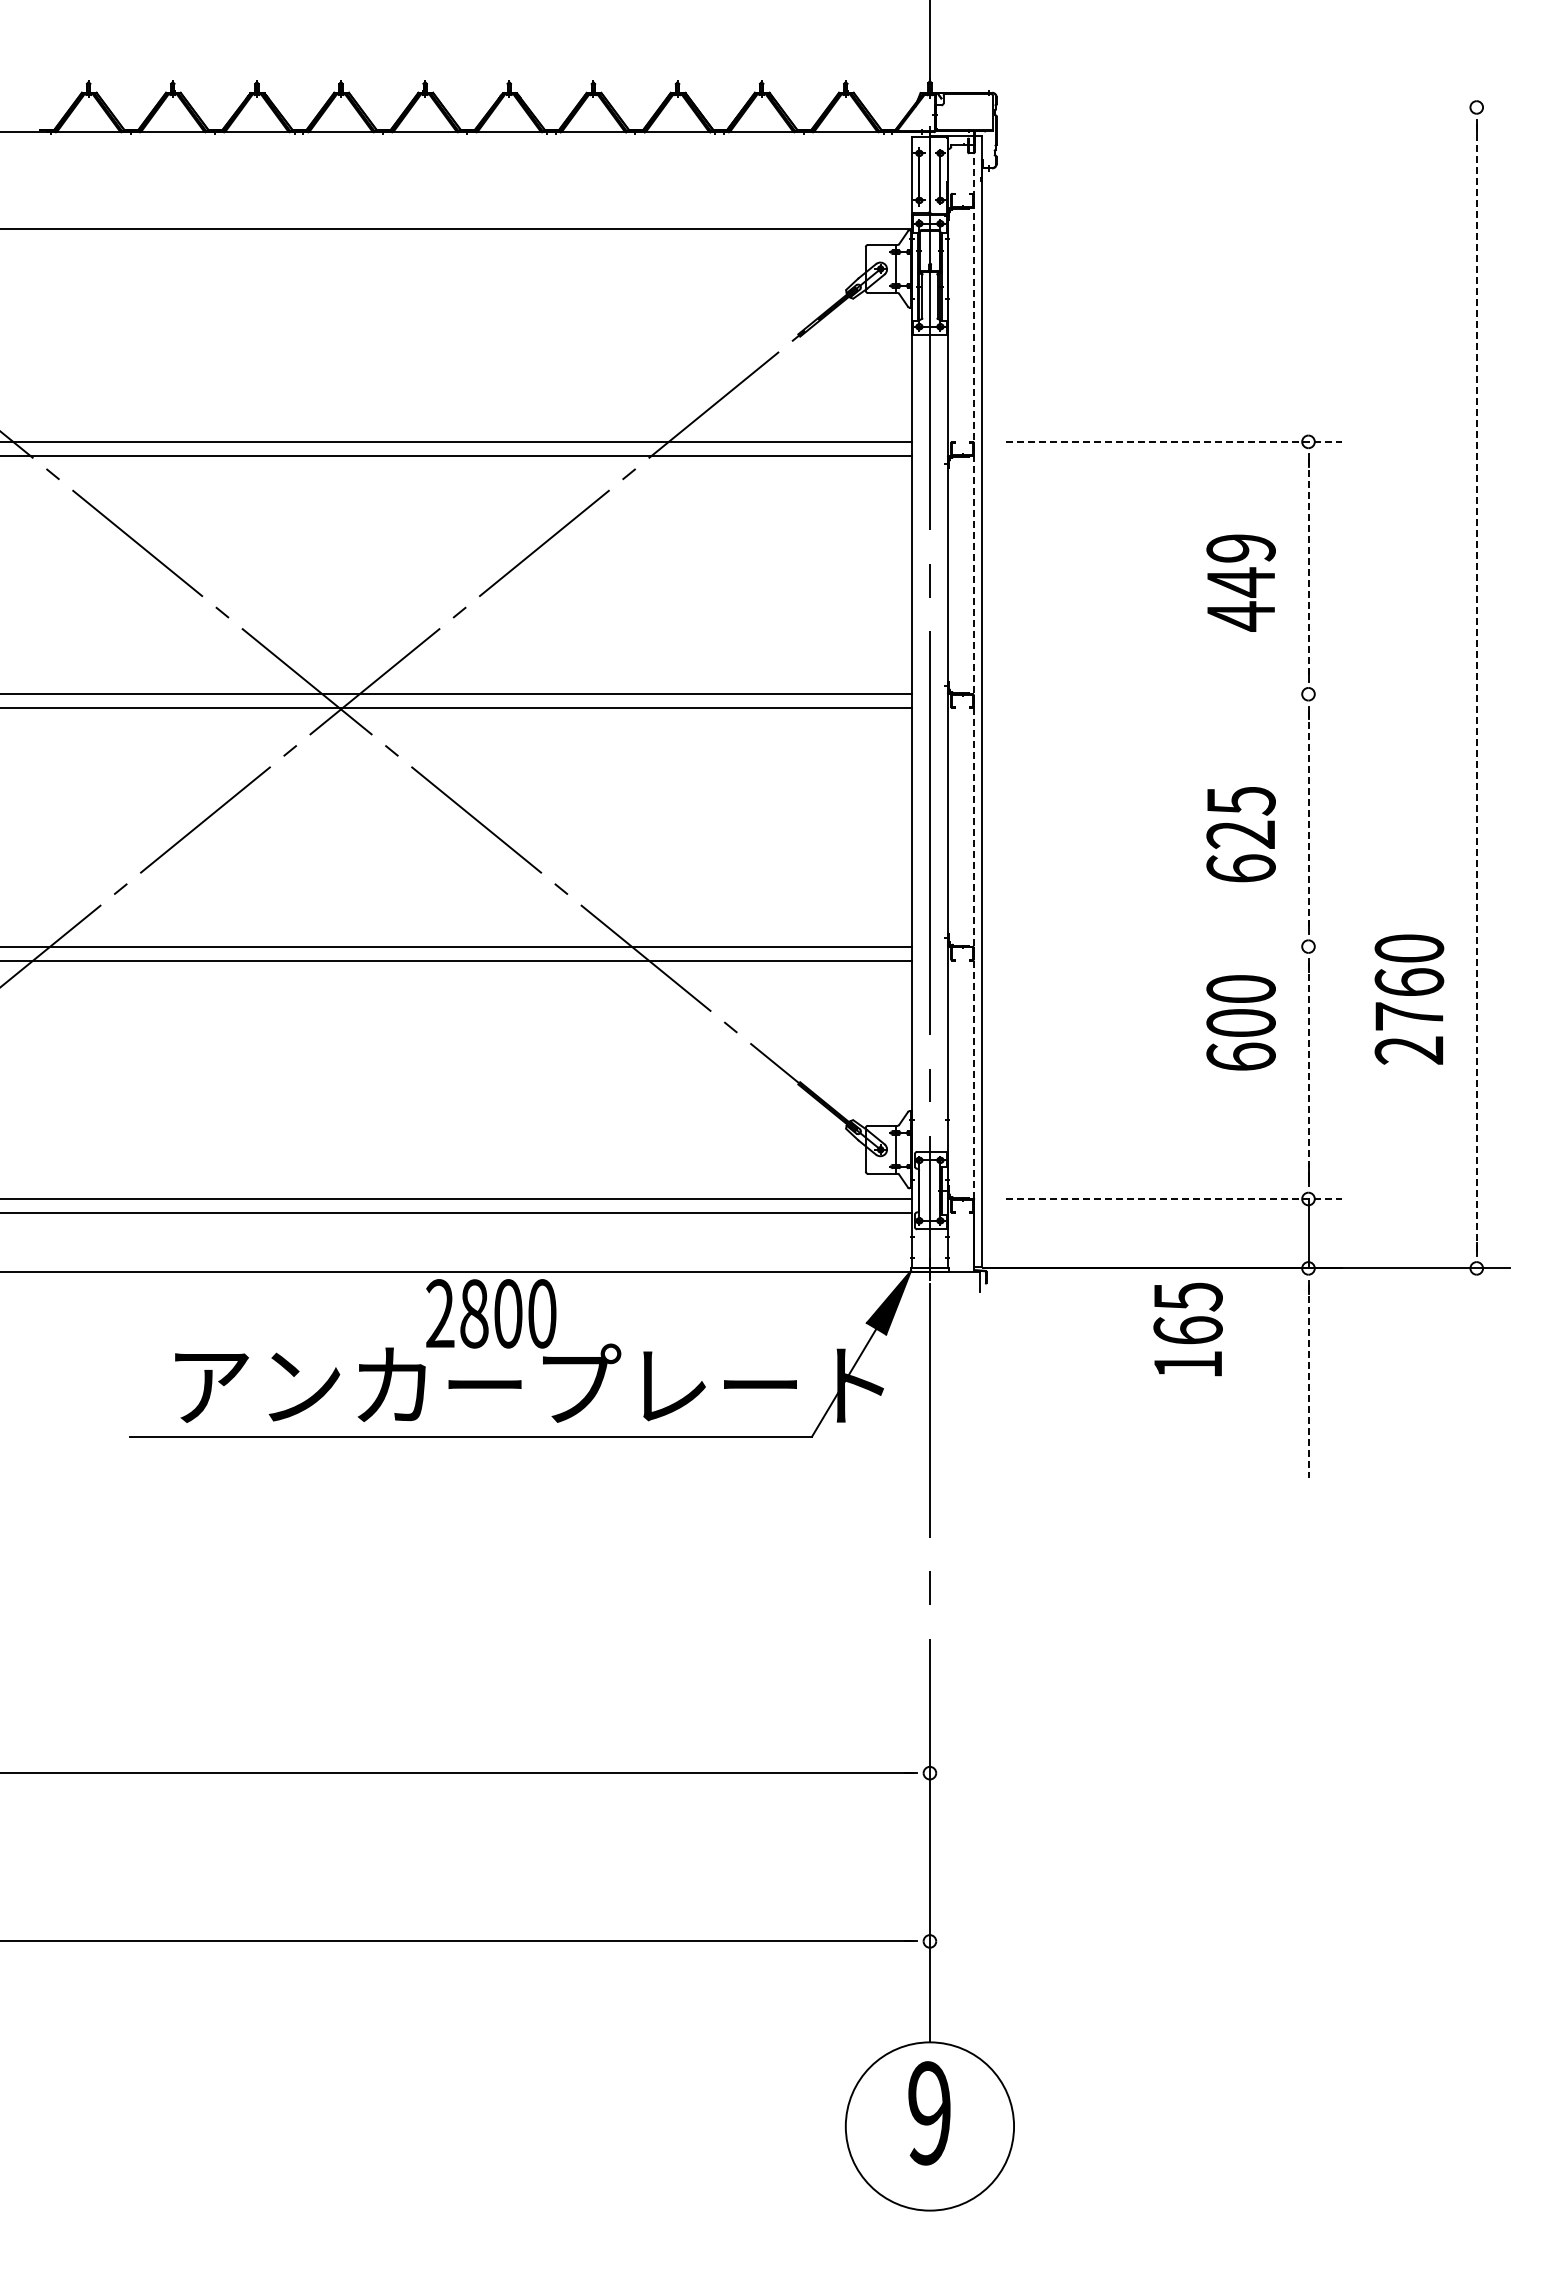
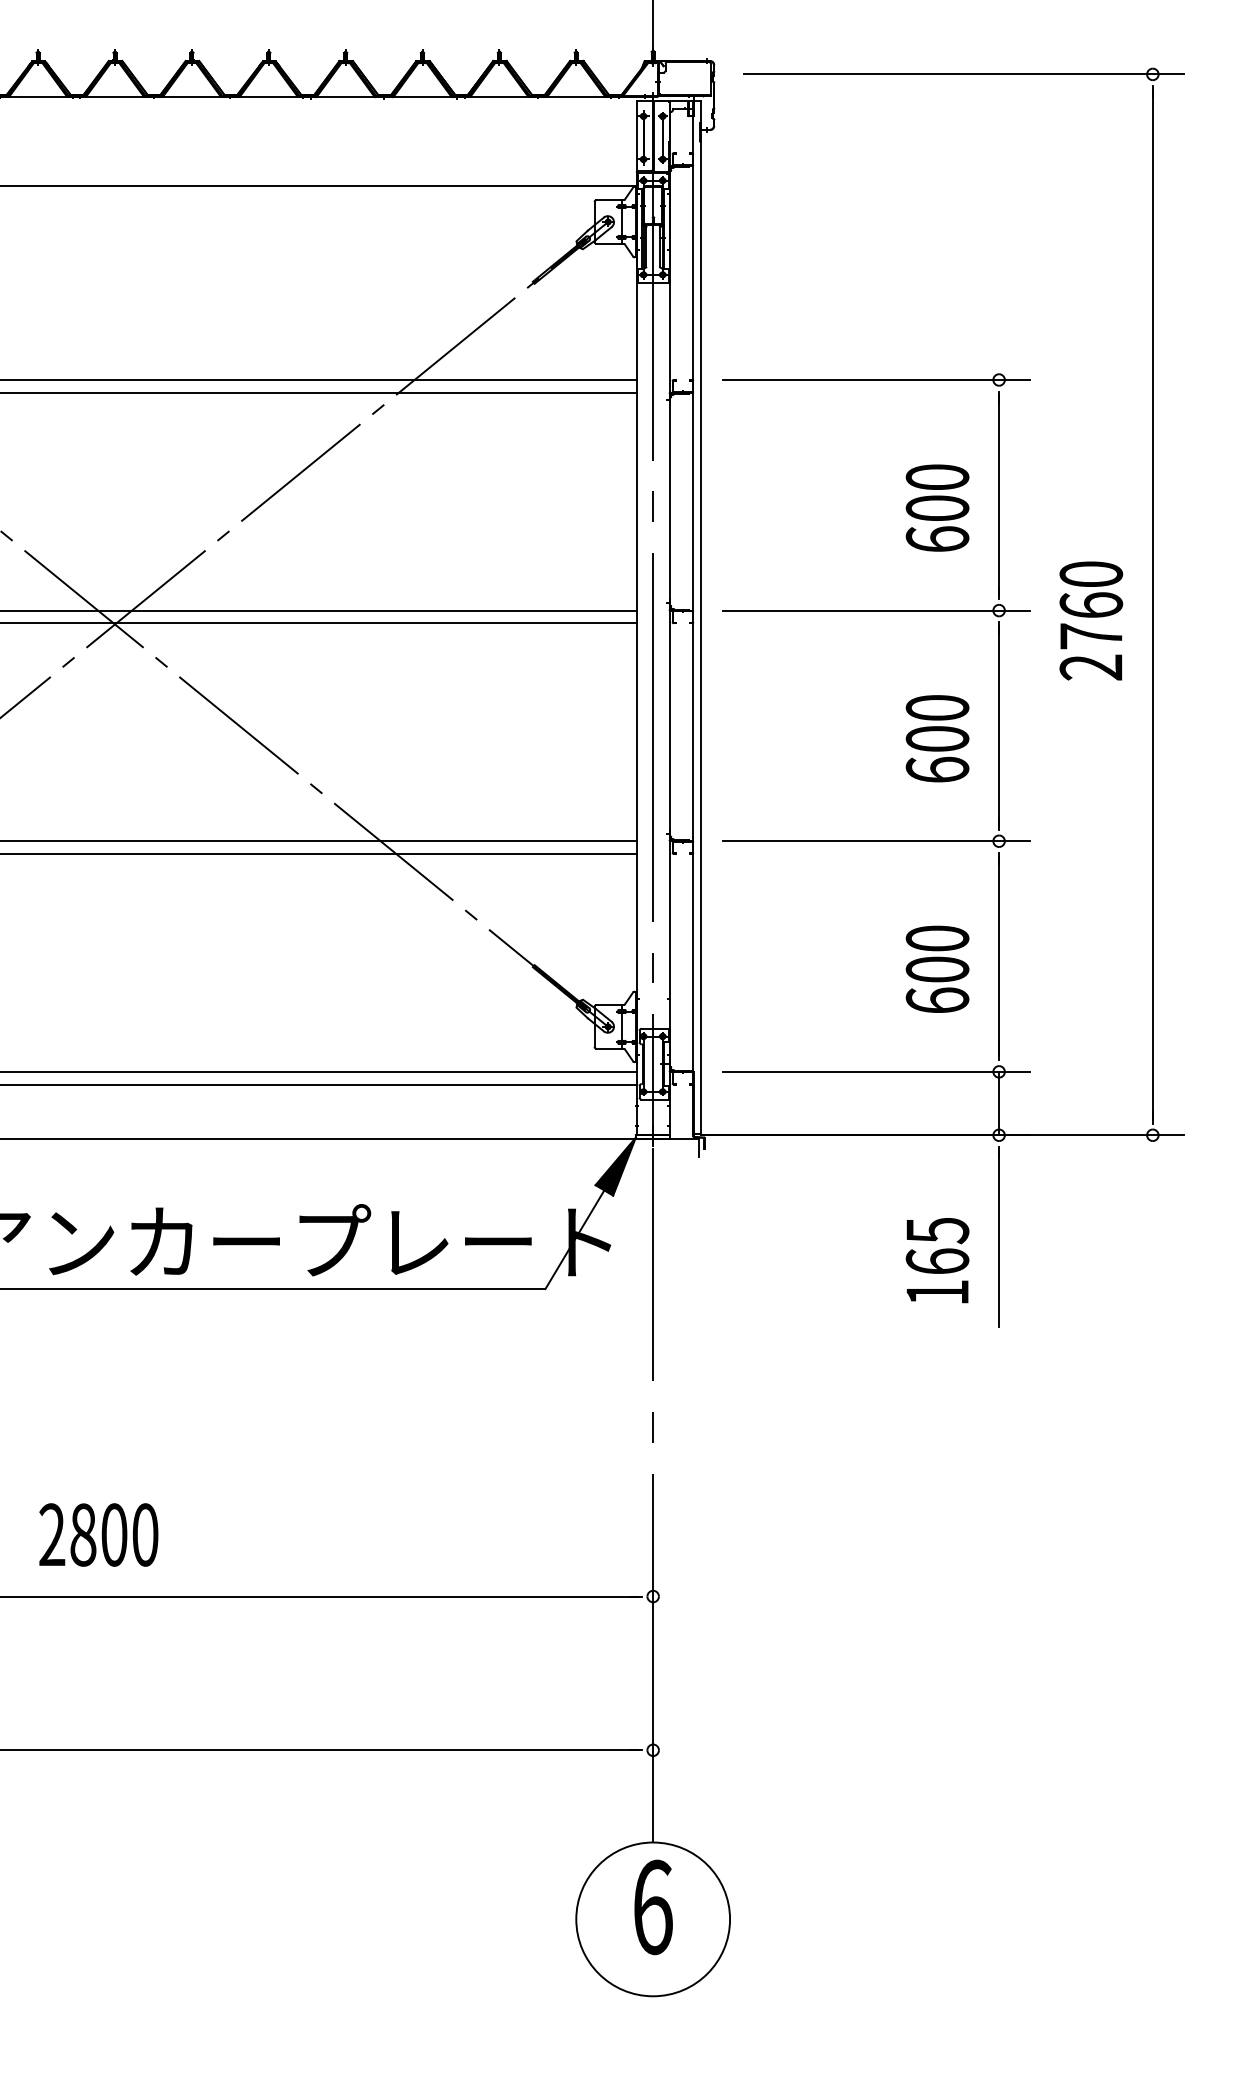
line: (1269, 107) -> (963, 74), added
line: (1174, 441) -> (876, 379), dashed -> solid
line: (1308, 568) -> (999, 495), dashed -> solid
text: (1240, 582) -> (936, 508), 449 -> 600
line: (1476, 687) -> (1152, 604), dashed -> solid
line: (1174, 694) -> (876, 610), added
line: (973, 701) -> (692, 617), dashed -> solid
text: (1240, 817) -> (936, 723), 625 -> 600
line: (1308, 820) -> (999, 725), dashed -> solid
line: (1174, 946) -> (876, 841), added
text: (1409, 999) -> (1091, 620), moved
text: (1240, 1022) -> (936, 969), moved
line: (1308, 1073) -> (999, 957), dashed -> solid
line: (1174, 1199) -> (876, 1072), dashed -> solid
text: (491, 1313) -> (99, 1534), moved
text: (1187, 1329) -> (936, 1260), moved
line: (1308, 1381) -> (999, 1238), dashed -> solid
text: (929, 2113) -> (652, 1907), 9 -> 6

